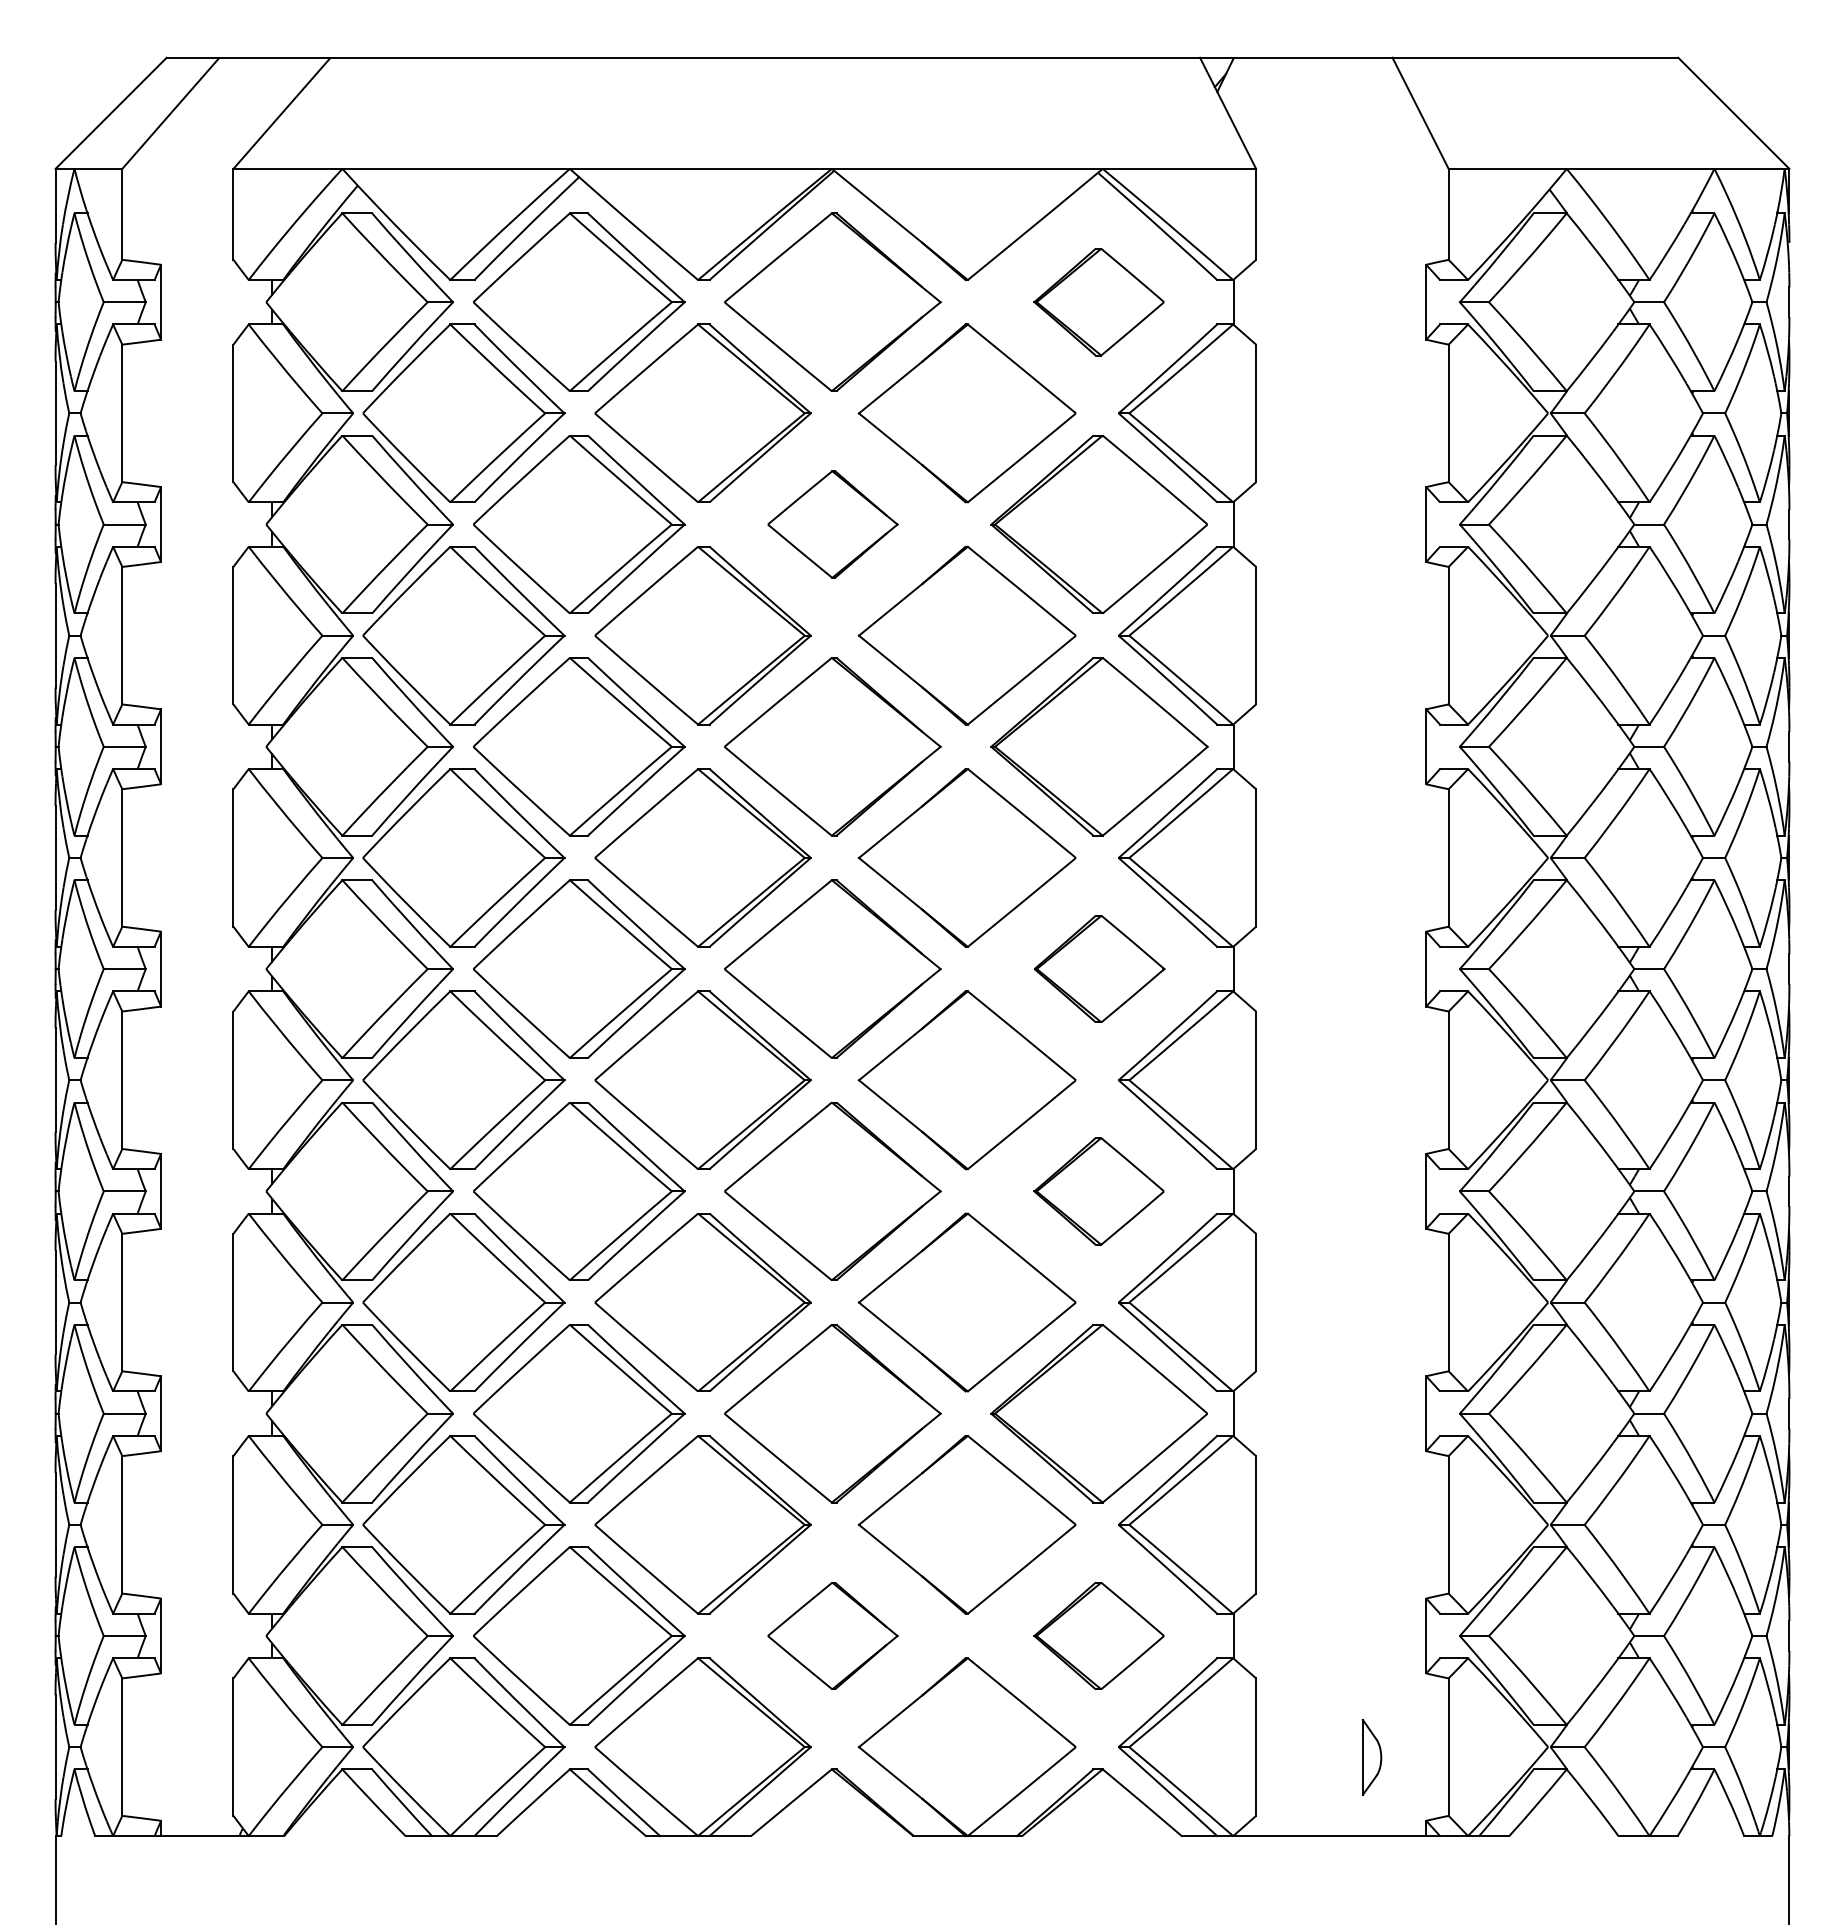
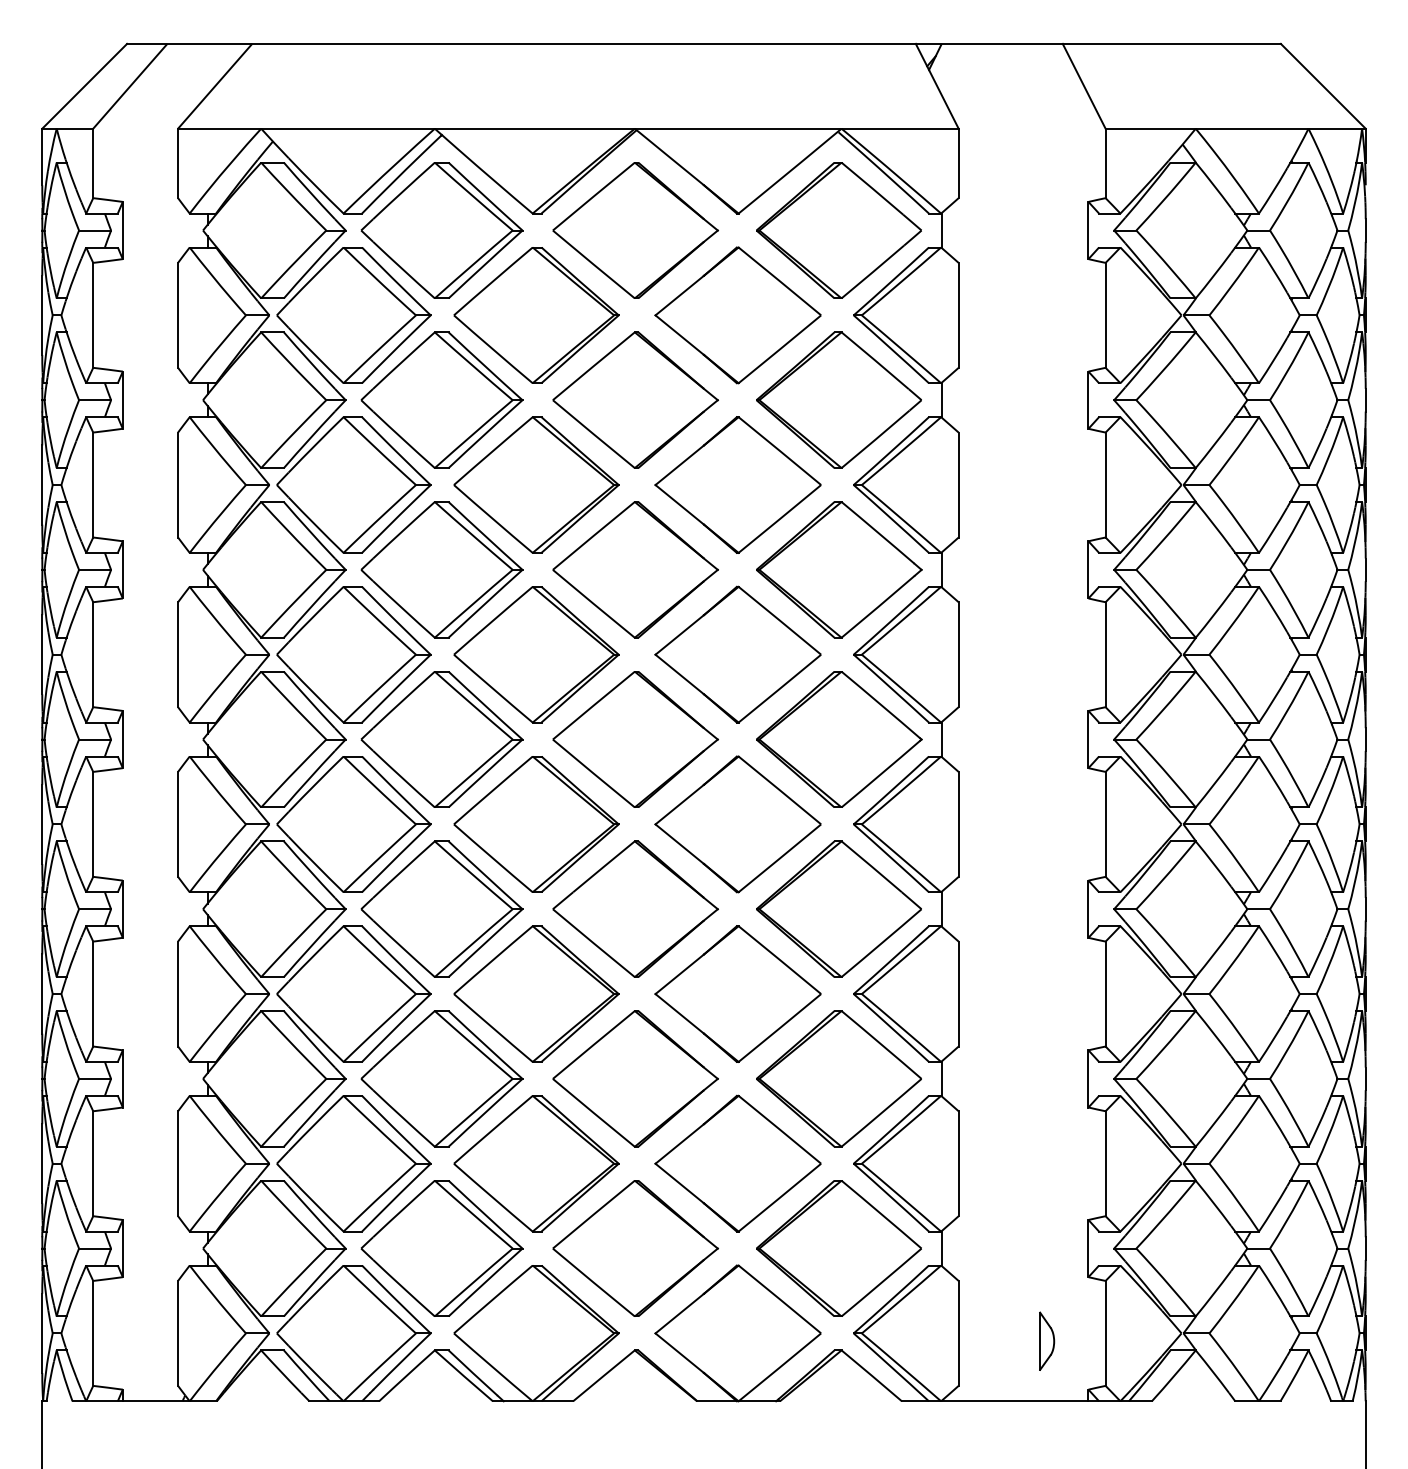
part: (1098, 301) -> (838, 229), size x1.67
part: (832, 524) -> (635, 400), size x1.67
part: (1099, 968) -> (839, 739), size x1.67
part: (1098, 1191) -> (838, 909), size x1.67
part: (832, 1635) -> (635, 1248), size x1.67
part: (1098, 1635) -> (838, 1248), size x1.67

